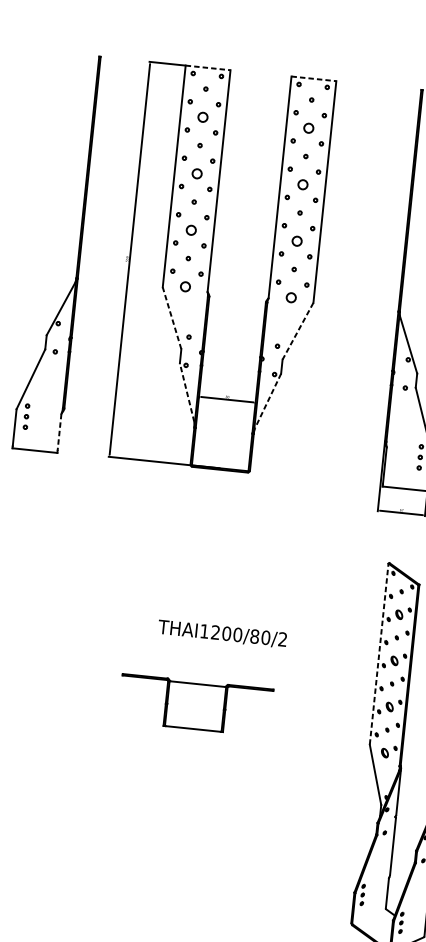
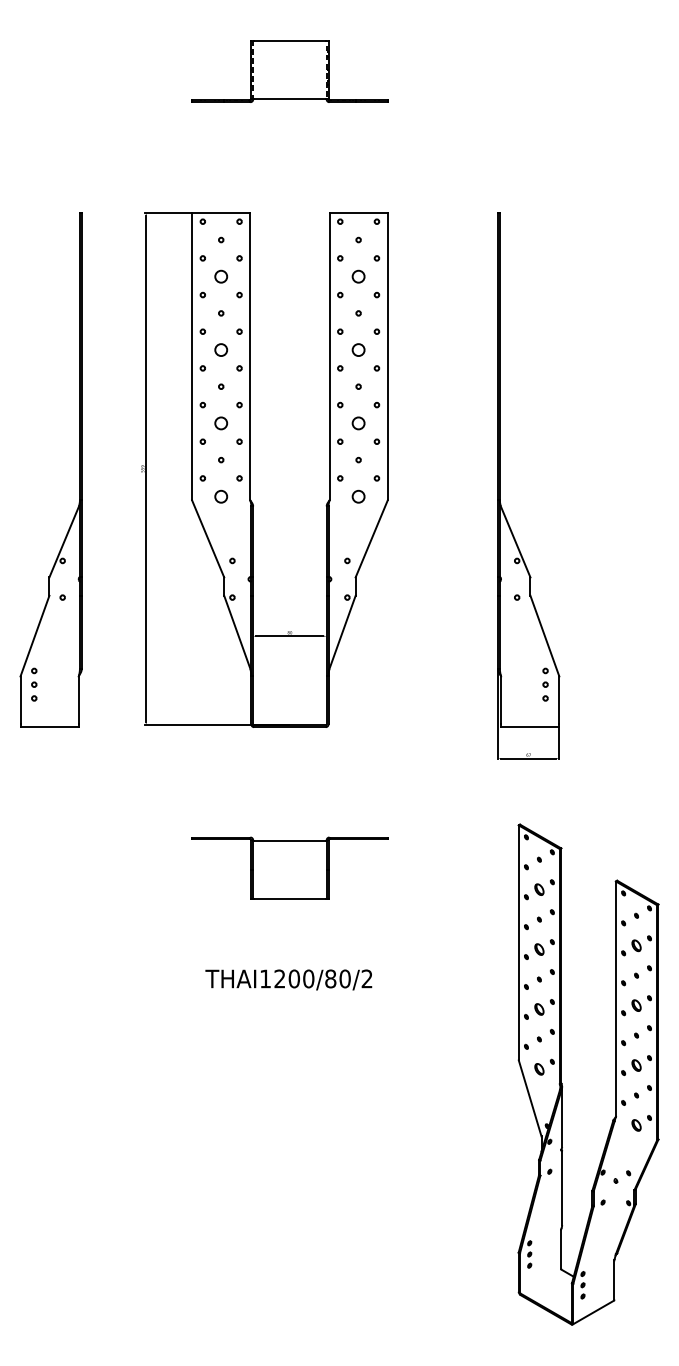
line: (208, 67) -> (221, 212), dashed -> solid
line: (314, 78) -> (359, 212), dashed -> solid
line: (172, 317) -> (208, 538), dashed -> solid
line: (297, 330) -> (371, 538), dashed -> solid
line: (187, 392) -> (237, 632), dashed -> solid
line: (268, 401) -> (342, 632), dashed -> solid
line: (59, 432) -> (78, 700), dashed -> solid
text: (222, 633) -> (288, 979), moved
line: (378, 653) -> (518, 942), dashed -> solid
part: (195, 704) -> (289, 867), moved

